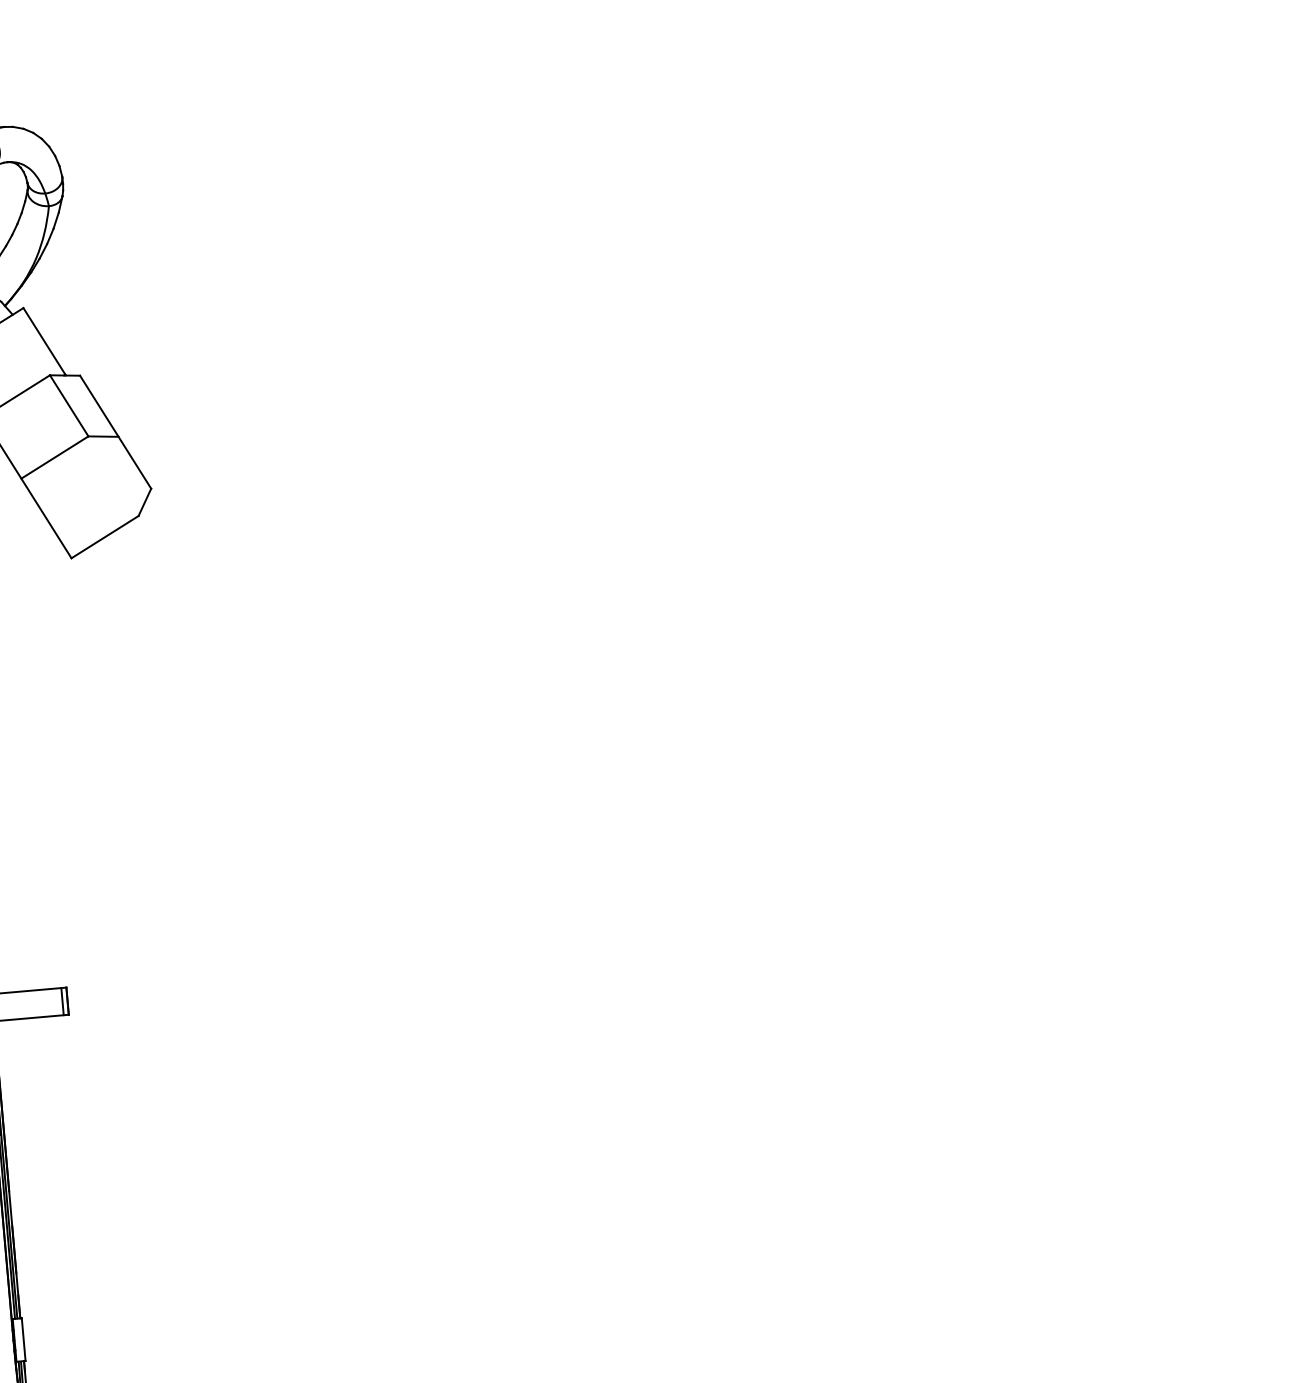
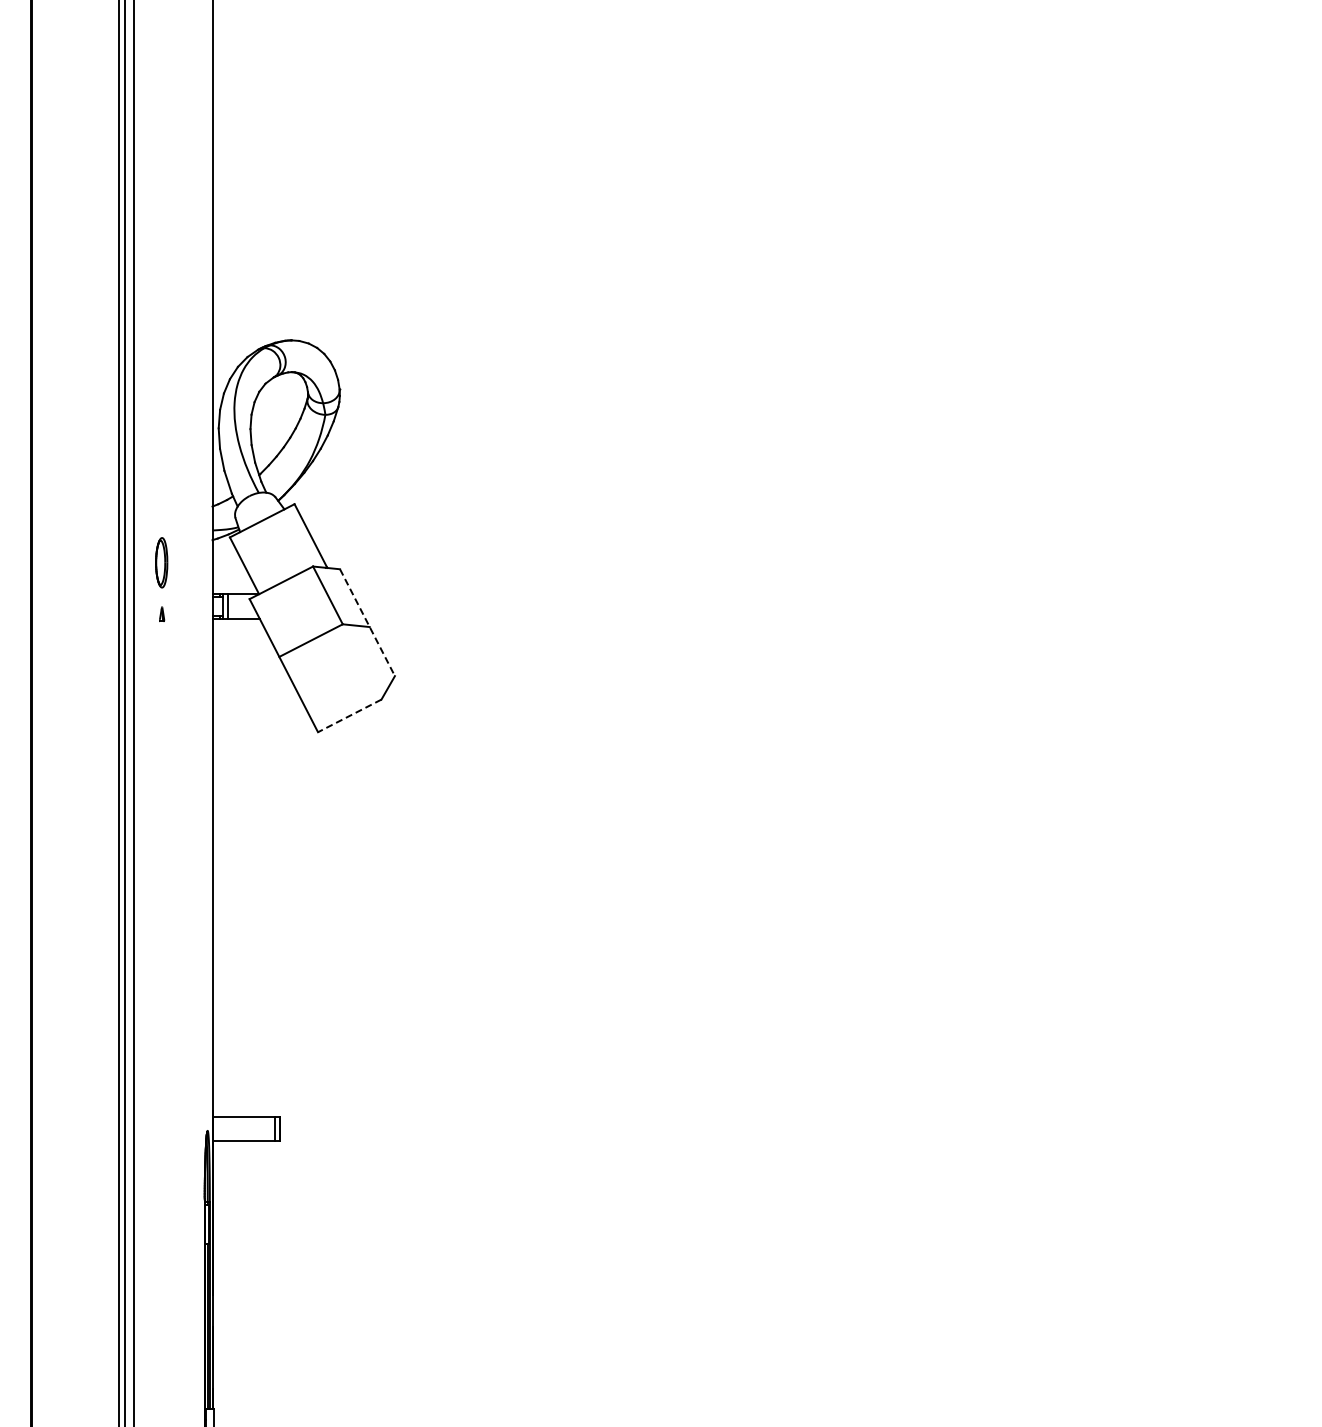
line: (115, 433) -> (367, 623), solid -> dashed
line: (104, 536) -> (349, 715), solid -> dashed

